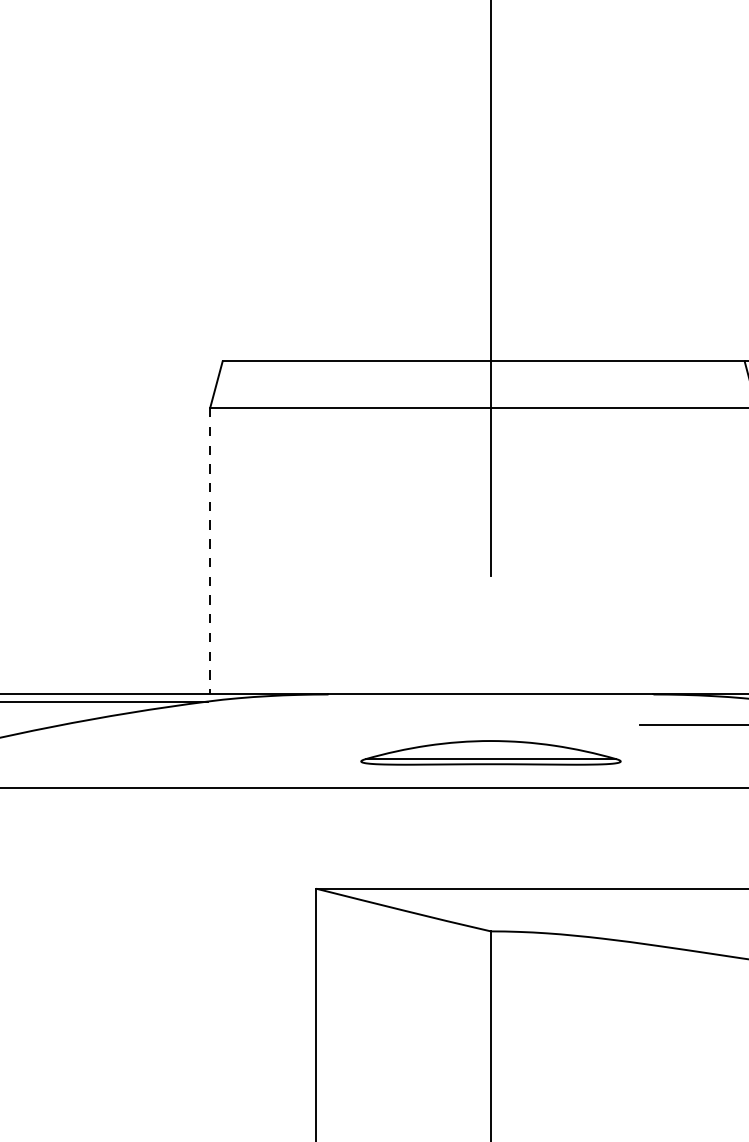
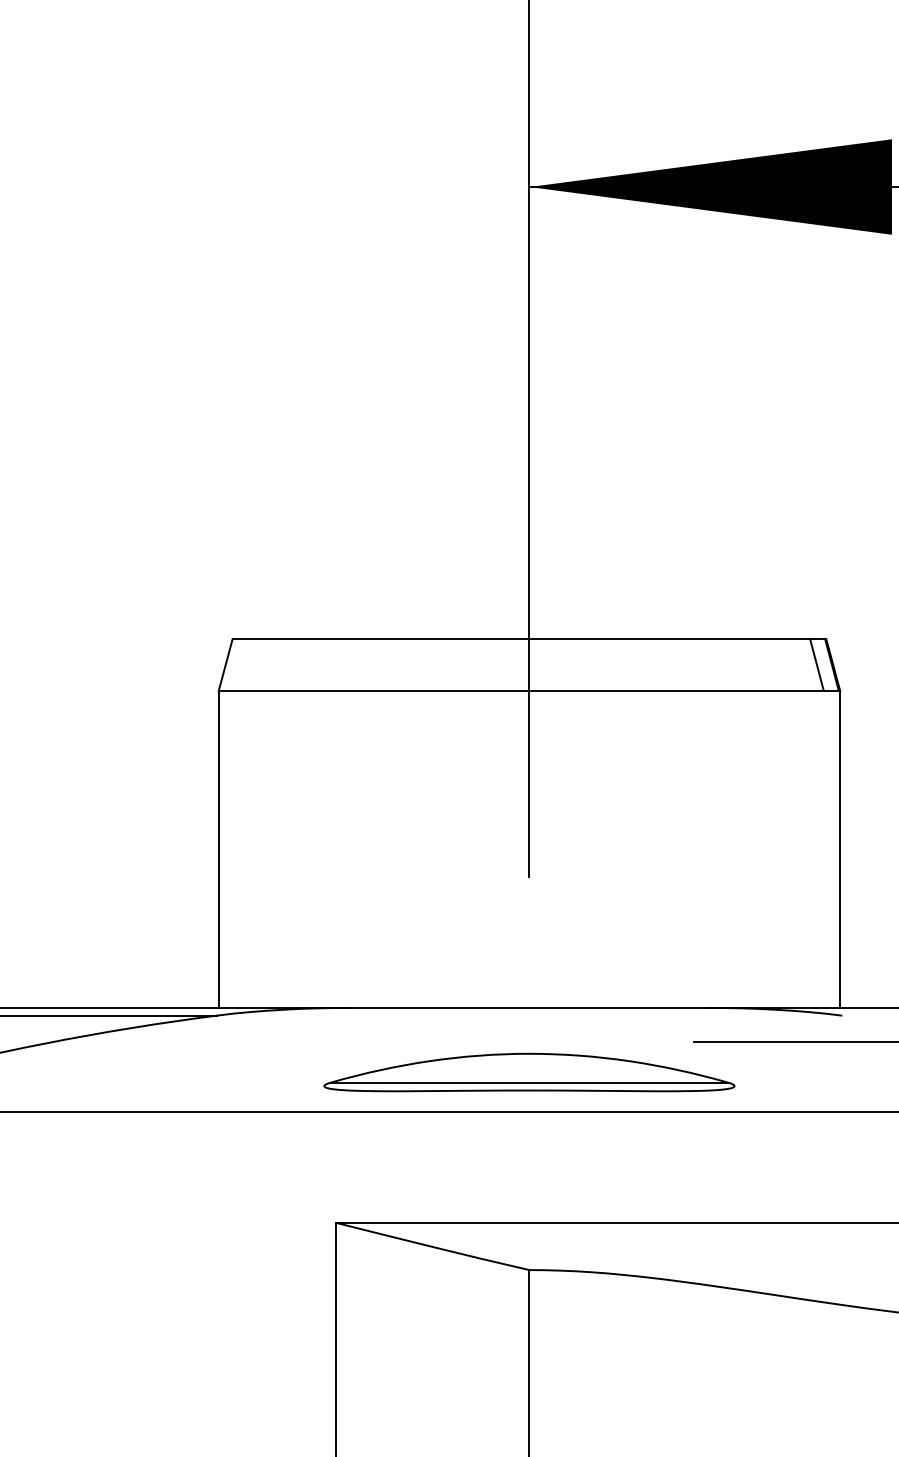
line: (209, 551) -> (218, 849), dashed -> solid
part: (491, 752) -> (529, 1072), size x1.43

